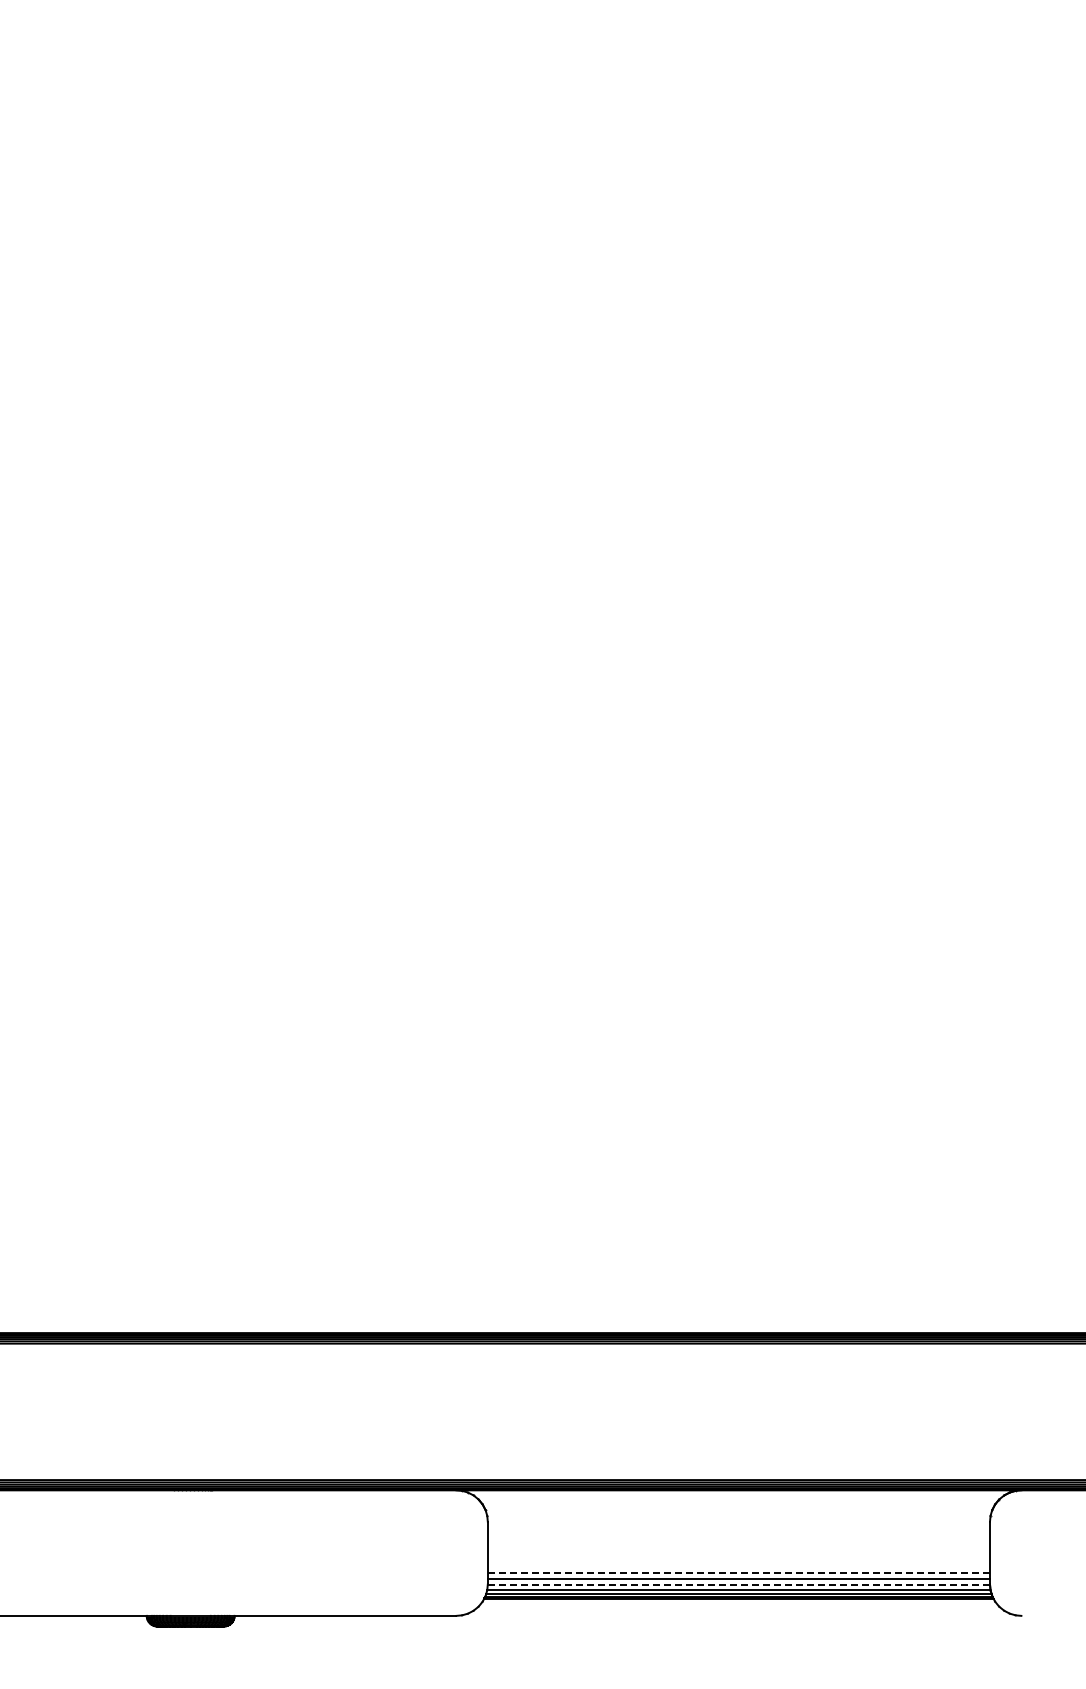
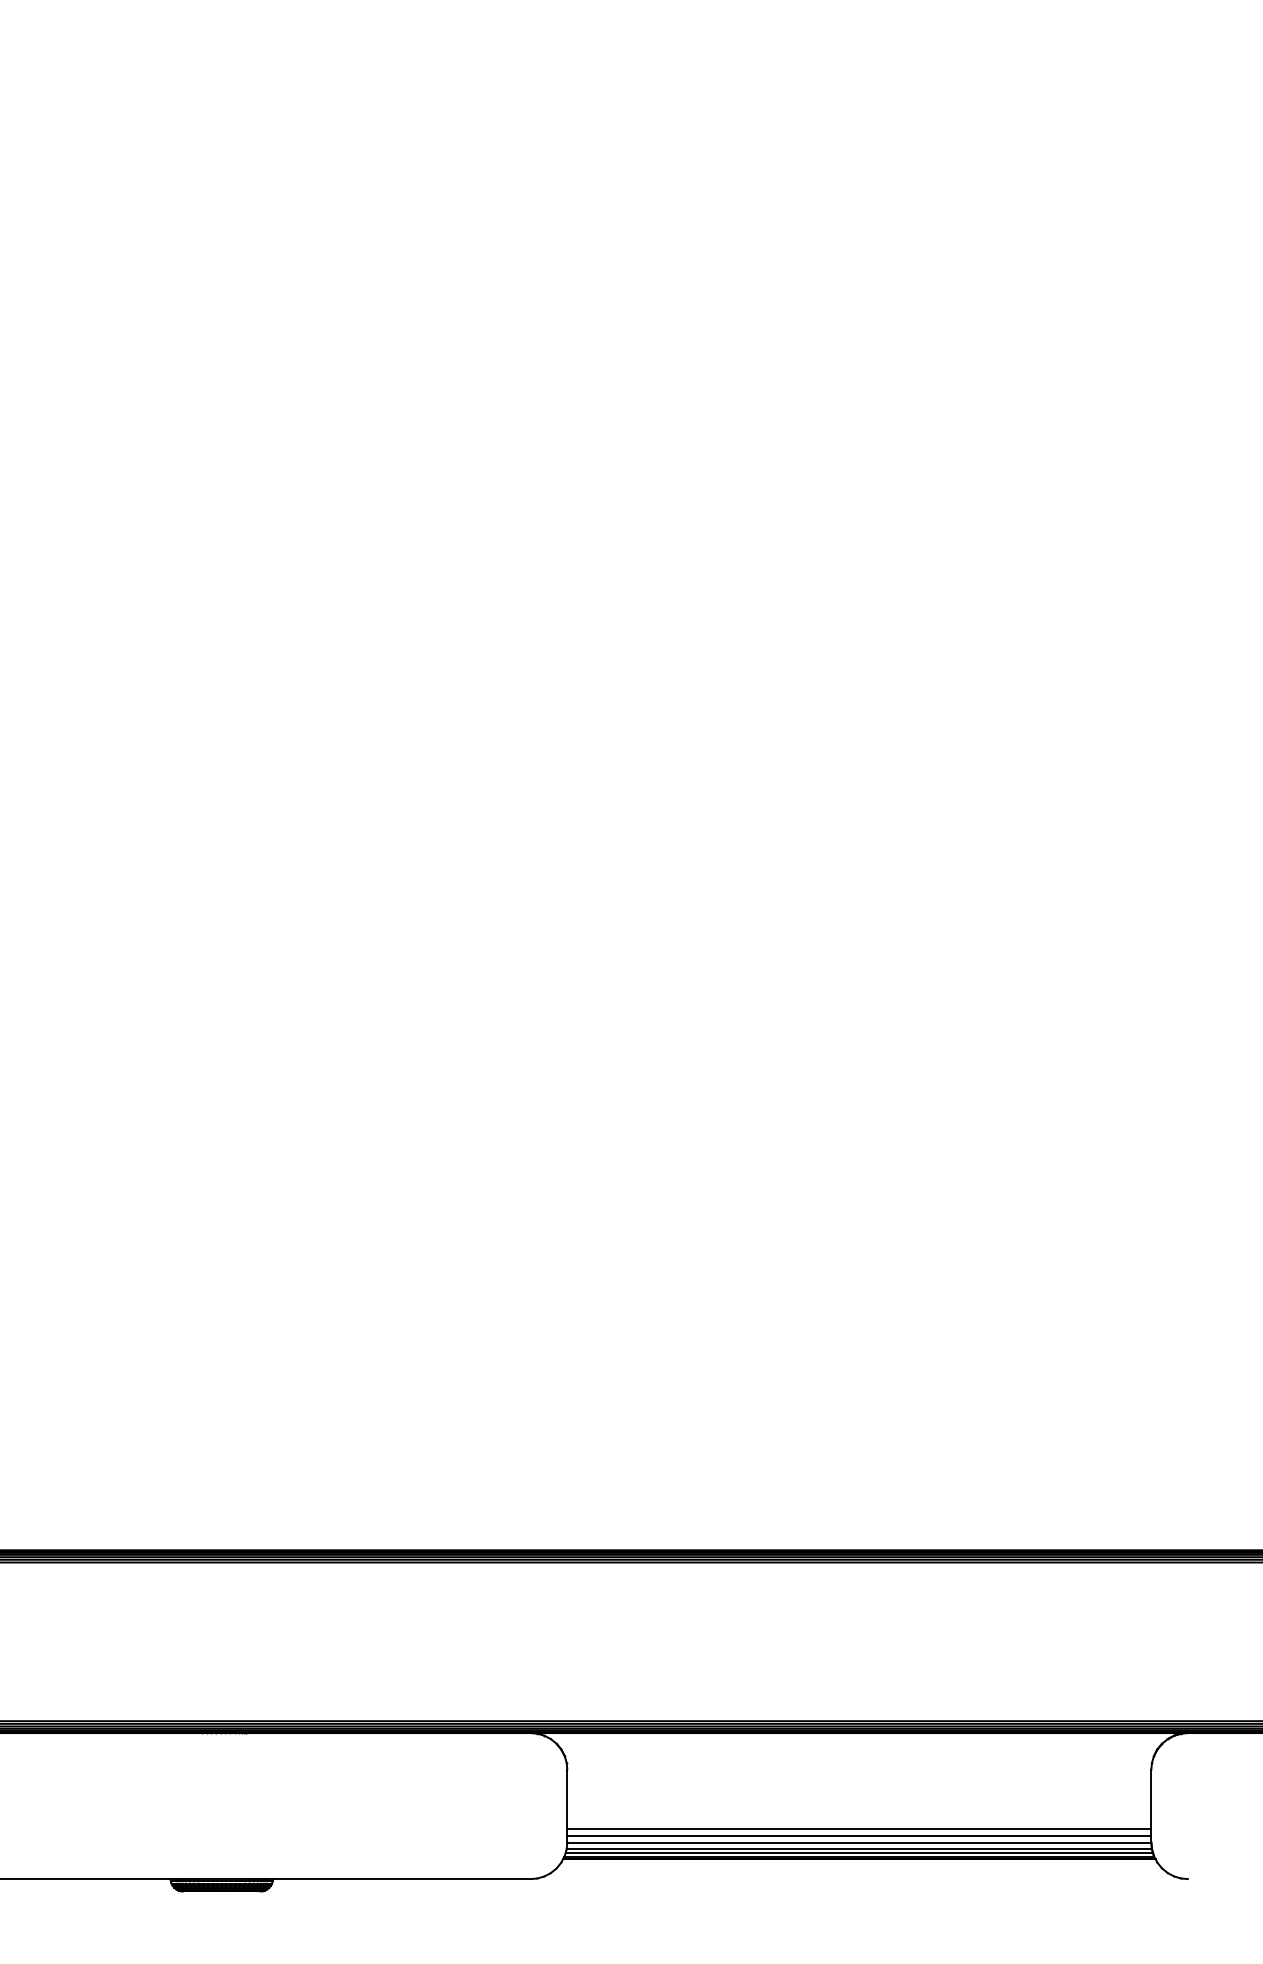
line: (738, 1573) -> (858, 1829), dashed -> solid
line: (738, 1584) -> (858, 1842), dashed -> solid

